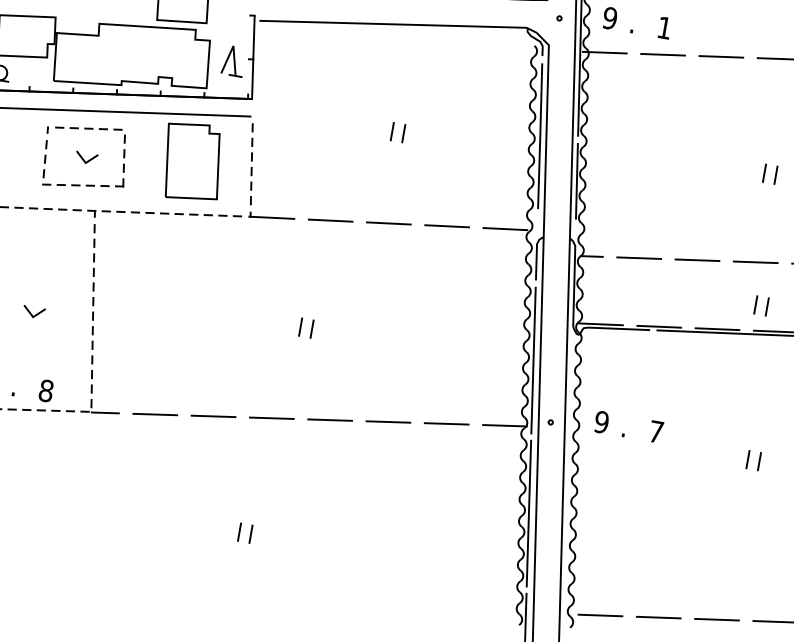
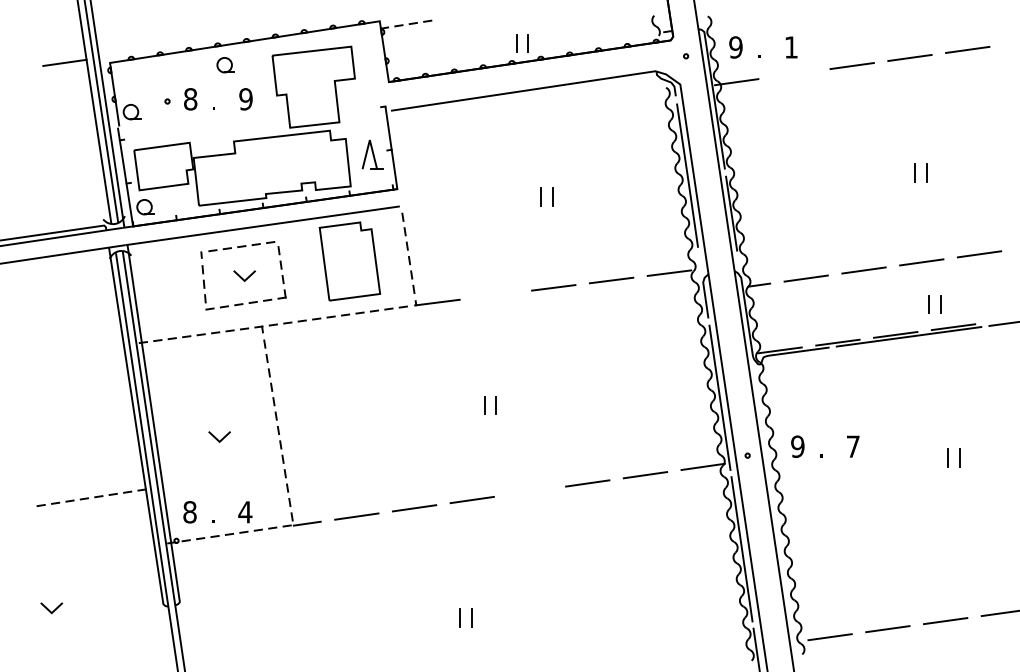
line: (663, 55) -> (794, 74), removed
line: (330, 219) -> (495, 294), removed
text: (46, 391) -> (245, 512), 8 -> 4
line: (329, 419) -> (529, 491), removed

